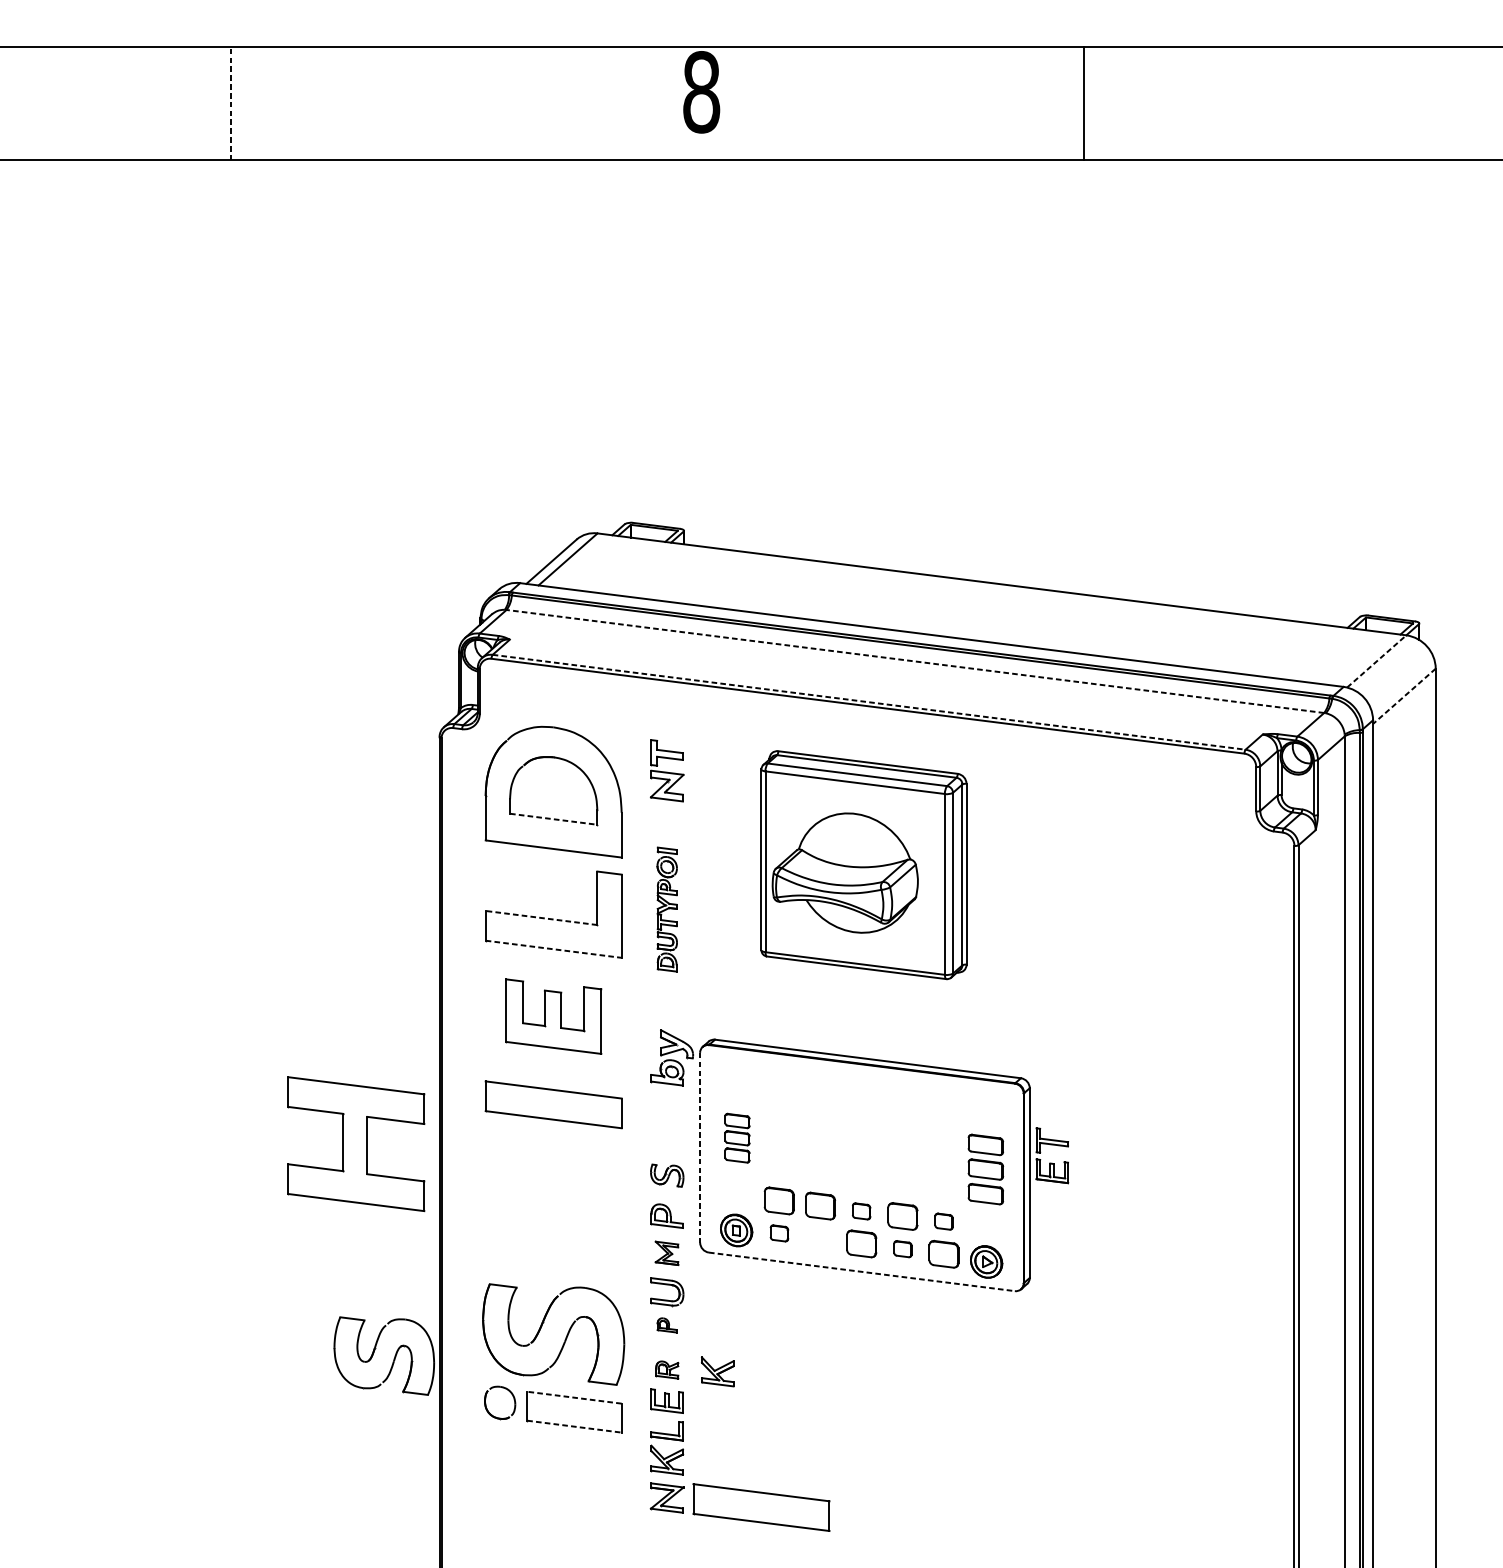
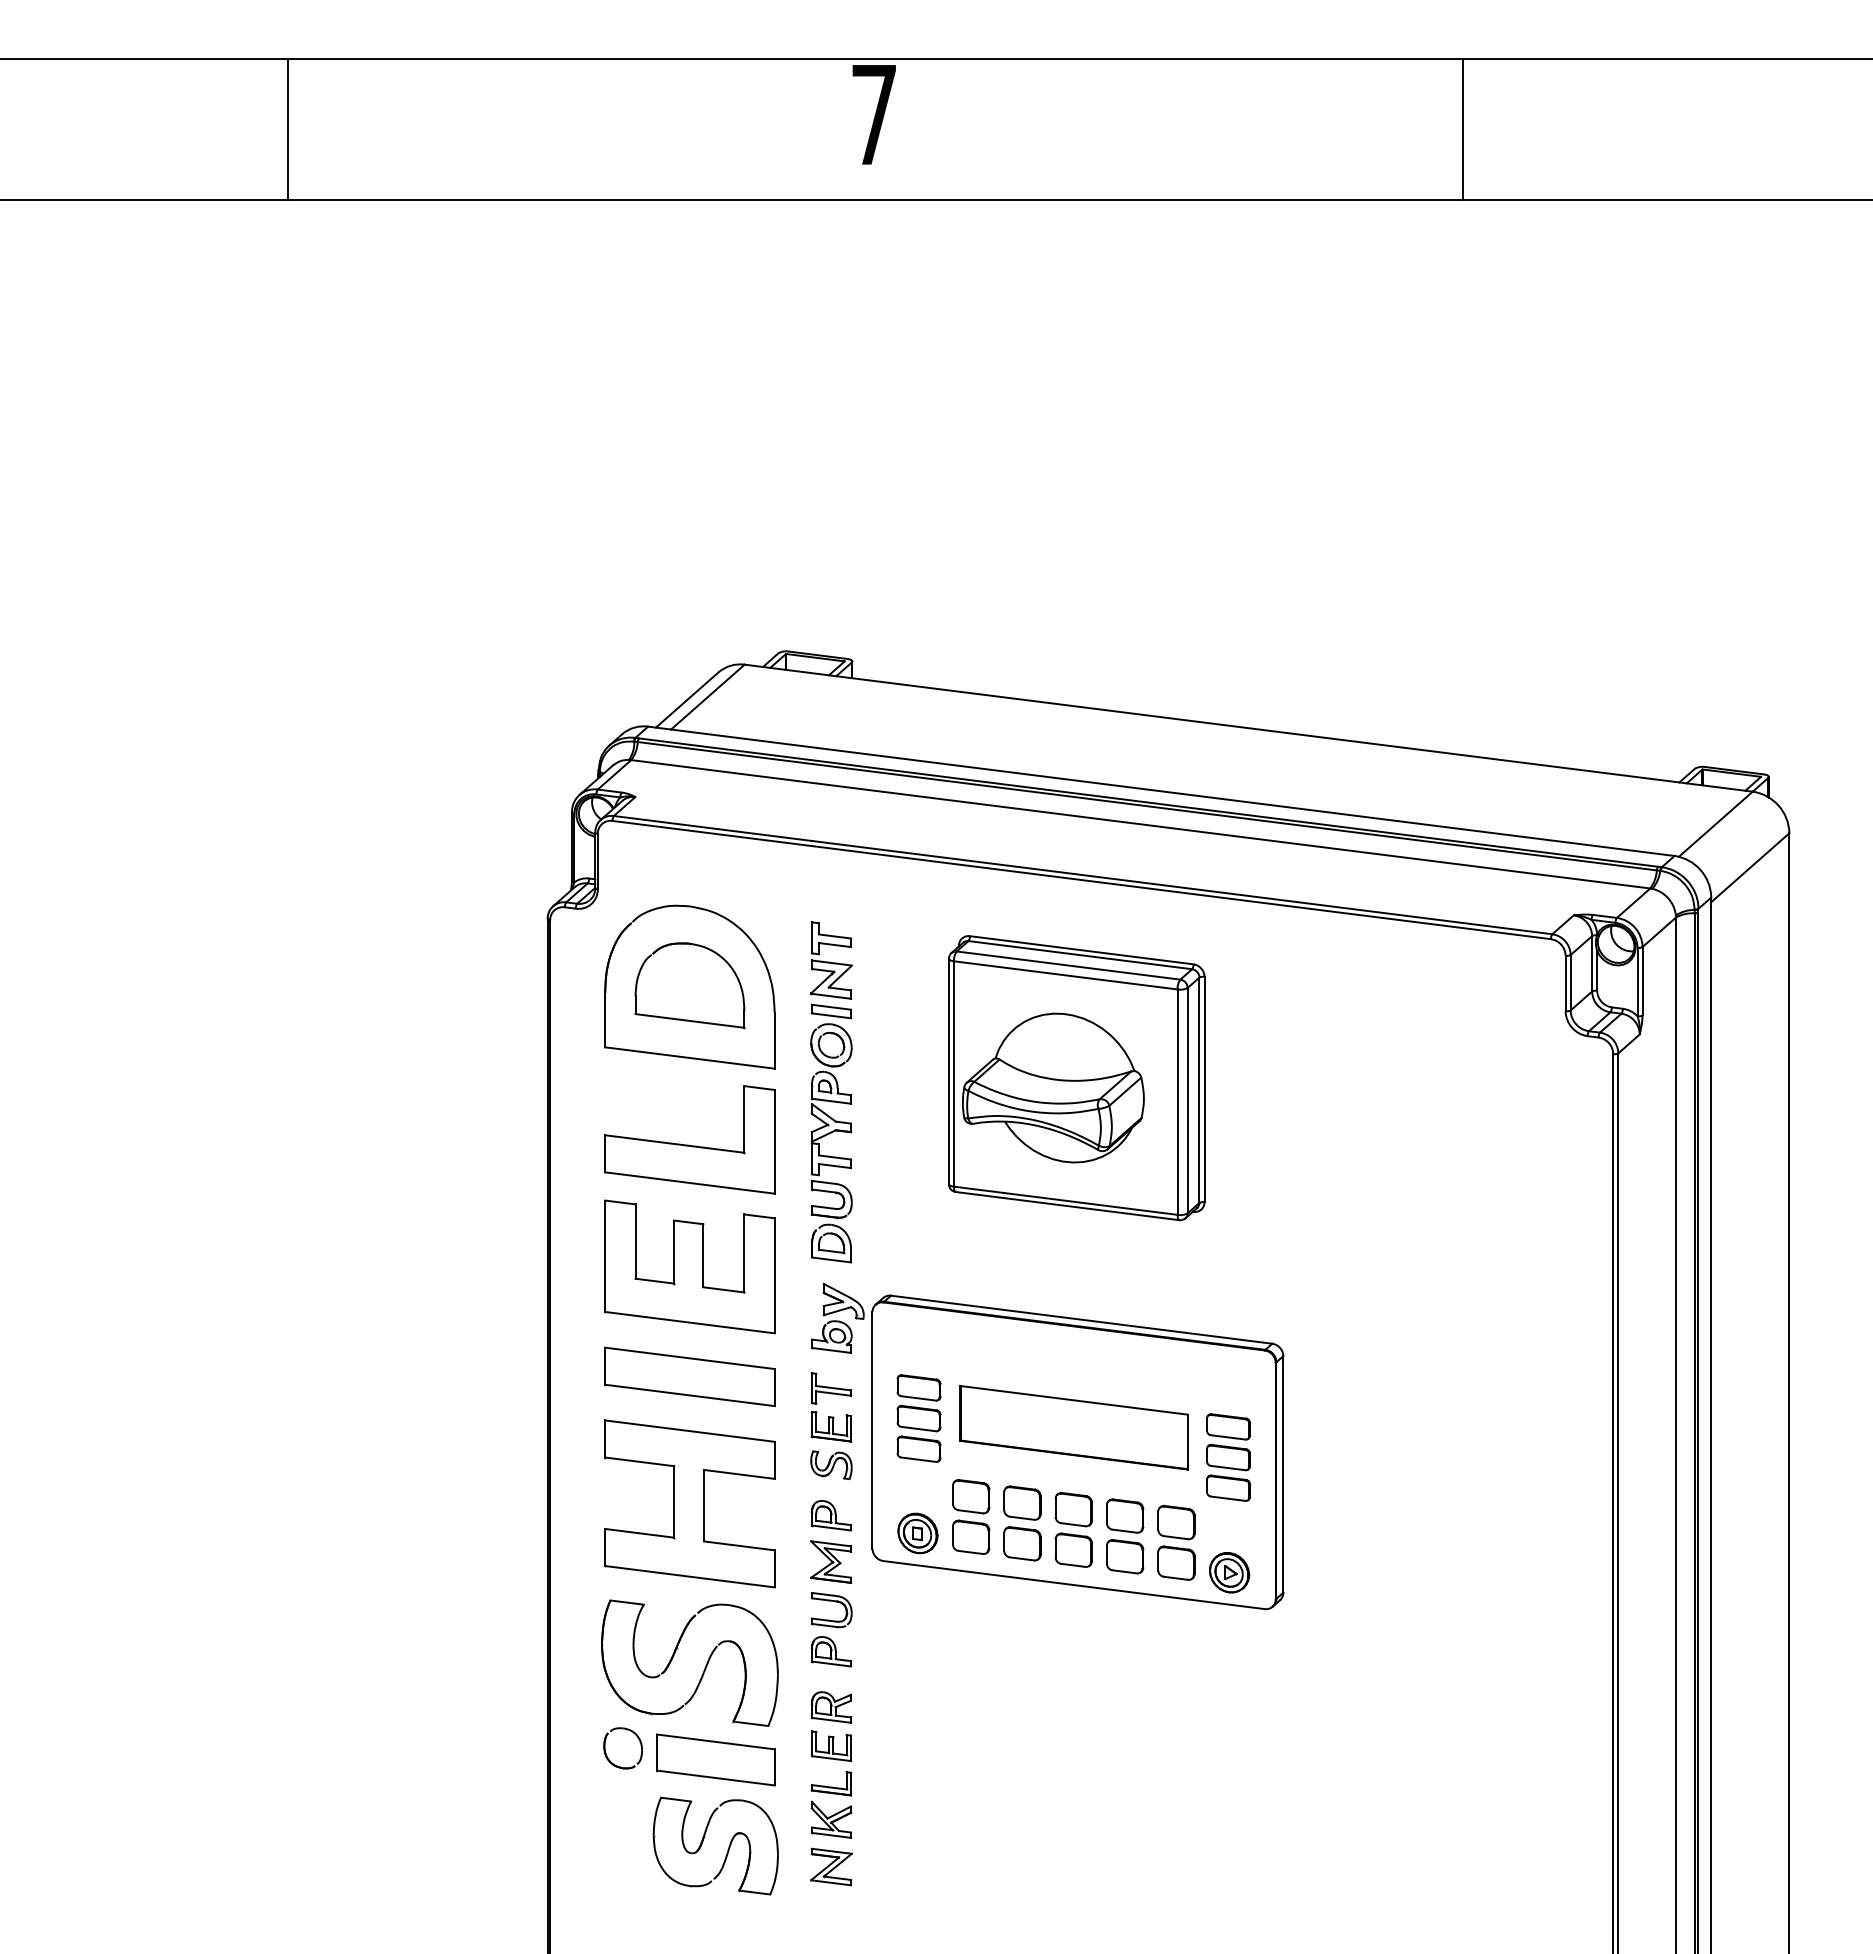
text: (701, 92) -> (874, 114), 8 -> 7
line: (1084, 103) -> (1463, 128), moved
line: (230, 104) -> (287, 129), dashed -> solid
line: (1377, 660) -> (1716, 823), dashed -> solid
line: (915, 661) -> (1140, 824), dashed -> solid
line: (1403, 696) -> (1749, 868), dashed -> solid
line: (869, 702) -> (1083, 875), dashed -> solid
line: (553, 818) -> (689, 1020), dashed -> solid
part: (667, 909) -> (831, 1133), size x1.67
line: (541, 917) -> (674, 1143), dashed -> solid
line: (554, 949) -> (690, 1183), dashed -> solid
part: (553, 1016) -> (689, 1266), size x1.43
part: (737, 1138) -> (918, 1418), size x1.43
part: (355, 1143) -> (689, 1503), moved
part: (861, 1145) -> (1073, 1427), added
line: (700, 1147) -> (872, 1430), dashed -> solid
part: (1052, 1163) -> (831, 1416), moved
part: (861, 1211) -> (1073, 1509), size x1.67
part: (944, 1221) -> (1176, 1522), size x1.67
part: (779, 1232) -> (971, 1536), size x1.67
part: (820, 1238) -> (1022, 1543), added
part: (903, 1248) -> (1125, 1556), size x1.67
part: (667, 1252) -> (831, 1561), size x1.43
line: (862, 1272) -> (1074, 1585), dashed -> solid
part: (666, 1325) -> (830, 1651), size x1.67
part: (374, 1352) -> (703, 1841), moved
part: (667, 1370) -> (831, 1707), size x1.43
part: (717, 1371) -> (894, 1709), removed
line: (574, 1397) -> (715, 1741), dashed -> solid
line: (574, 1427) -> (716, 1778), dashed -> solid
part: (761, 1507) -> (948, 1878), removed

